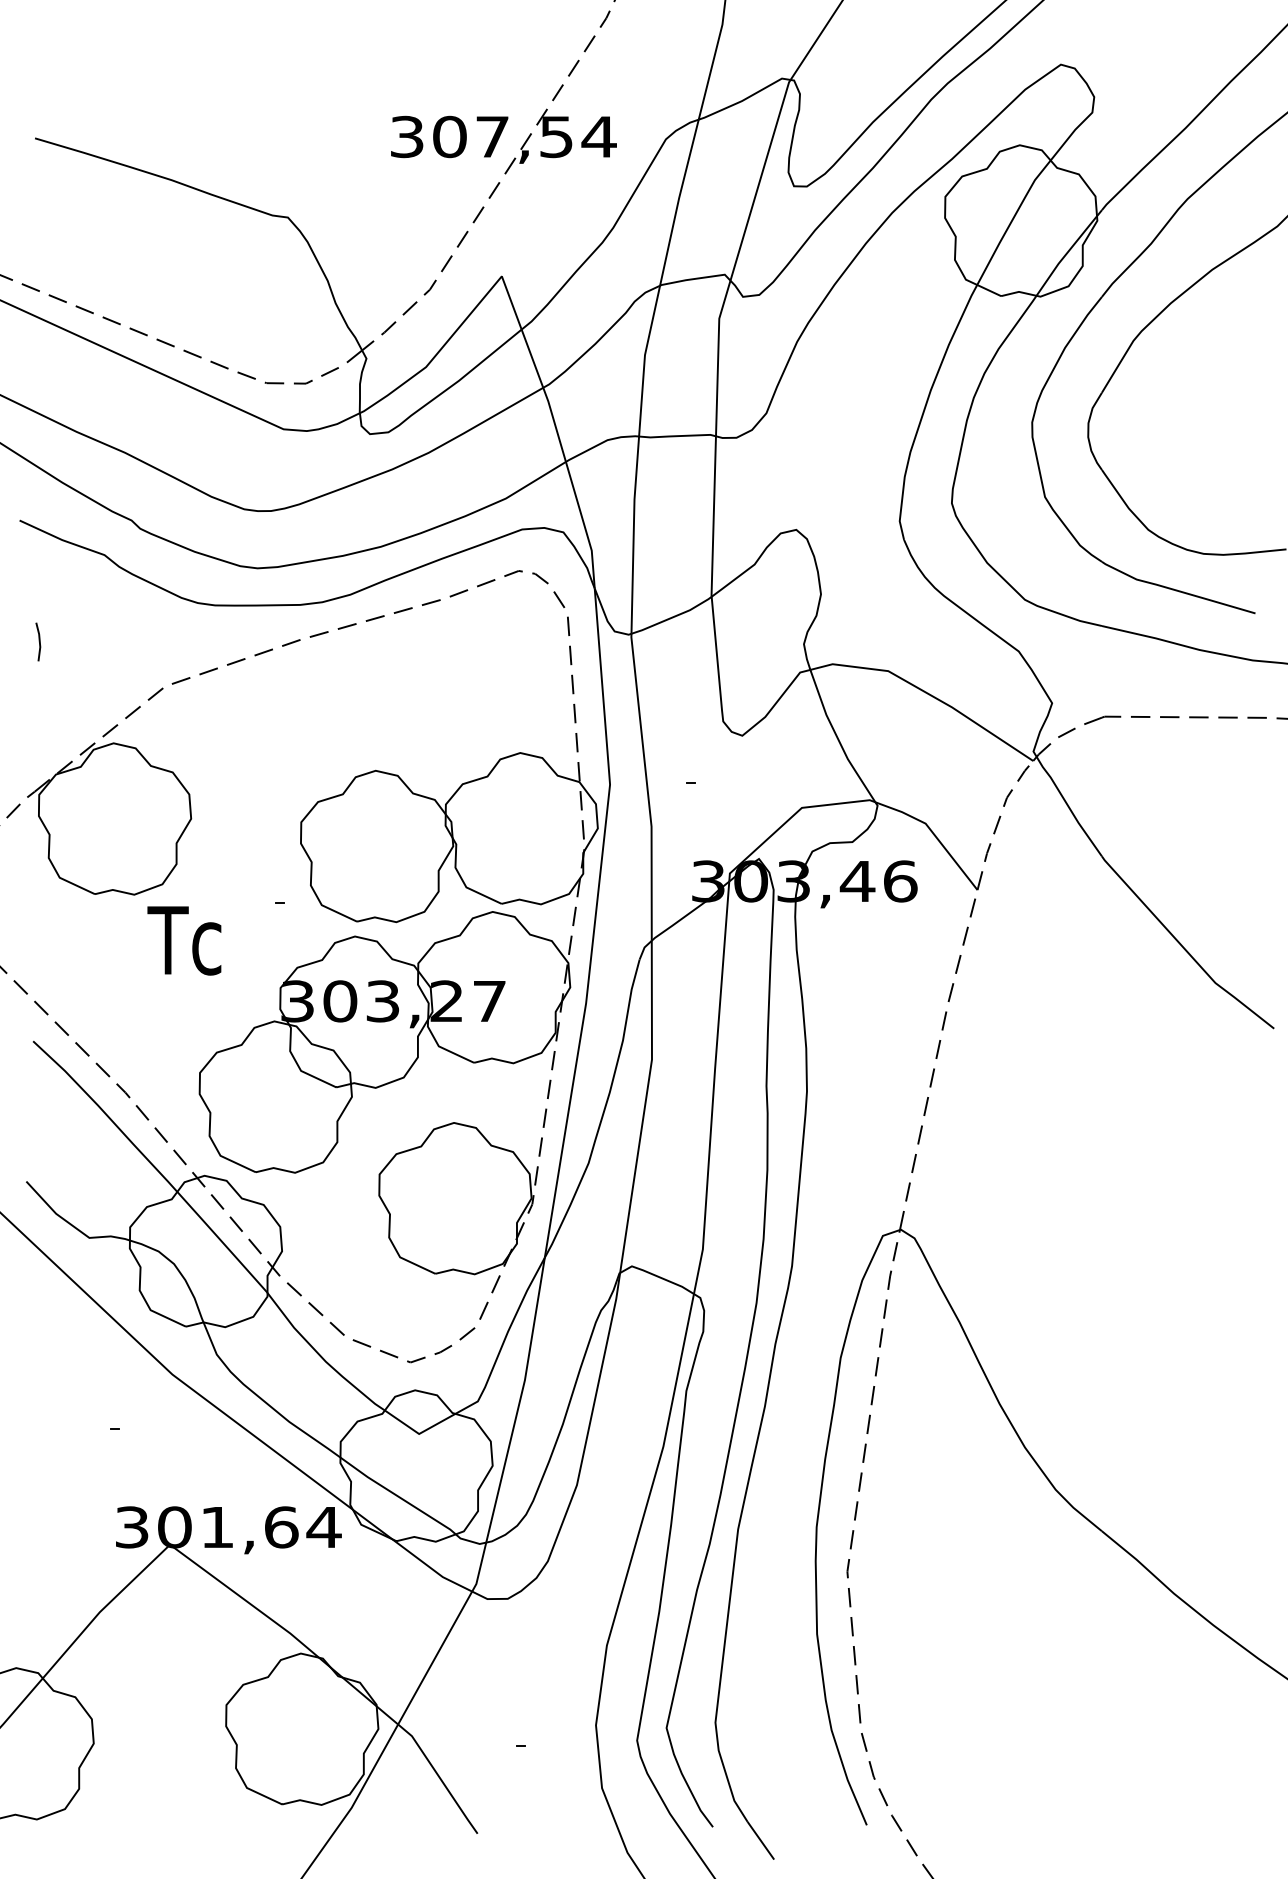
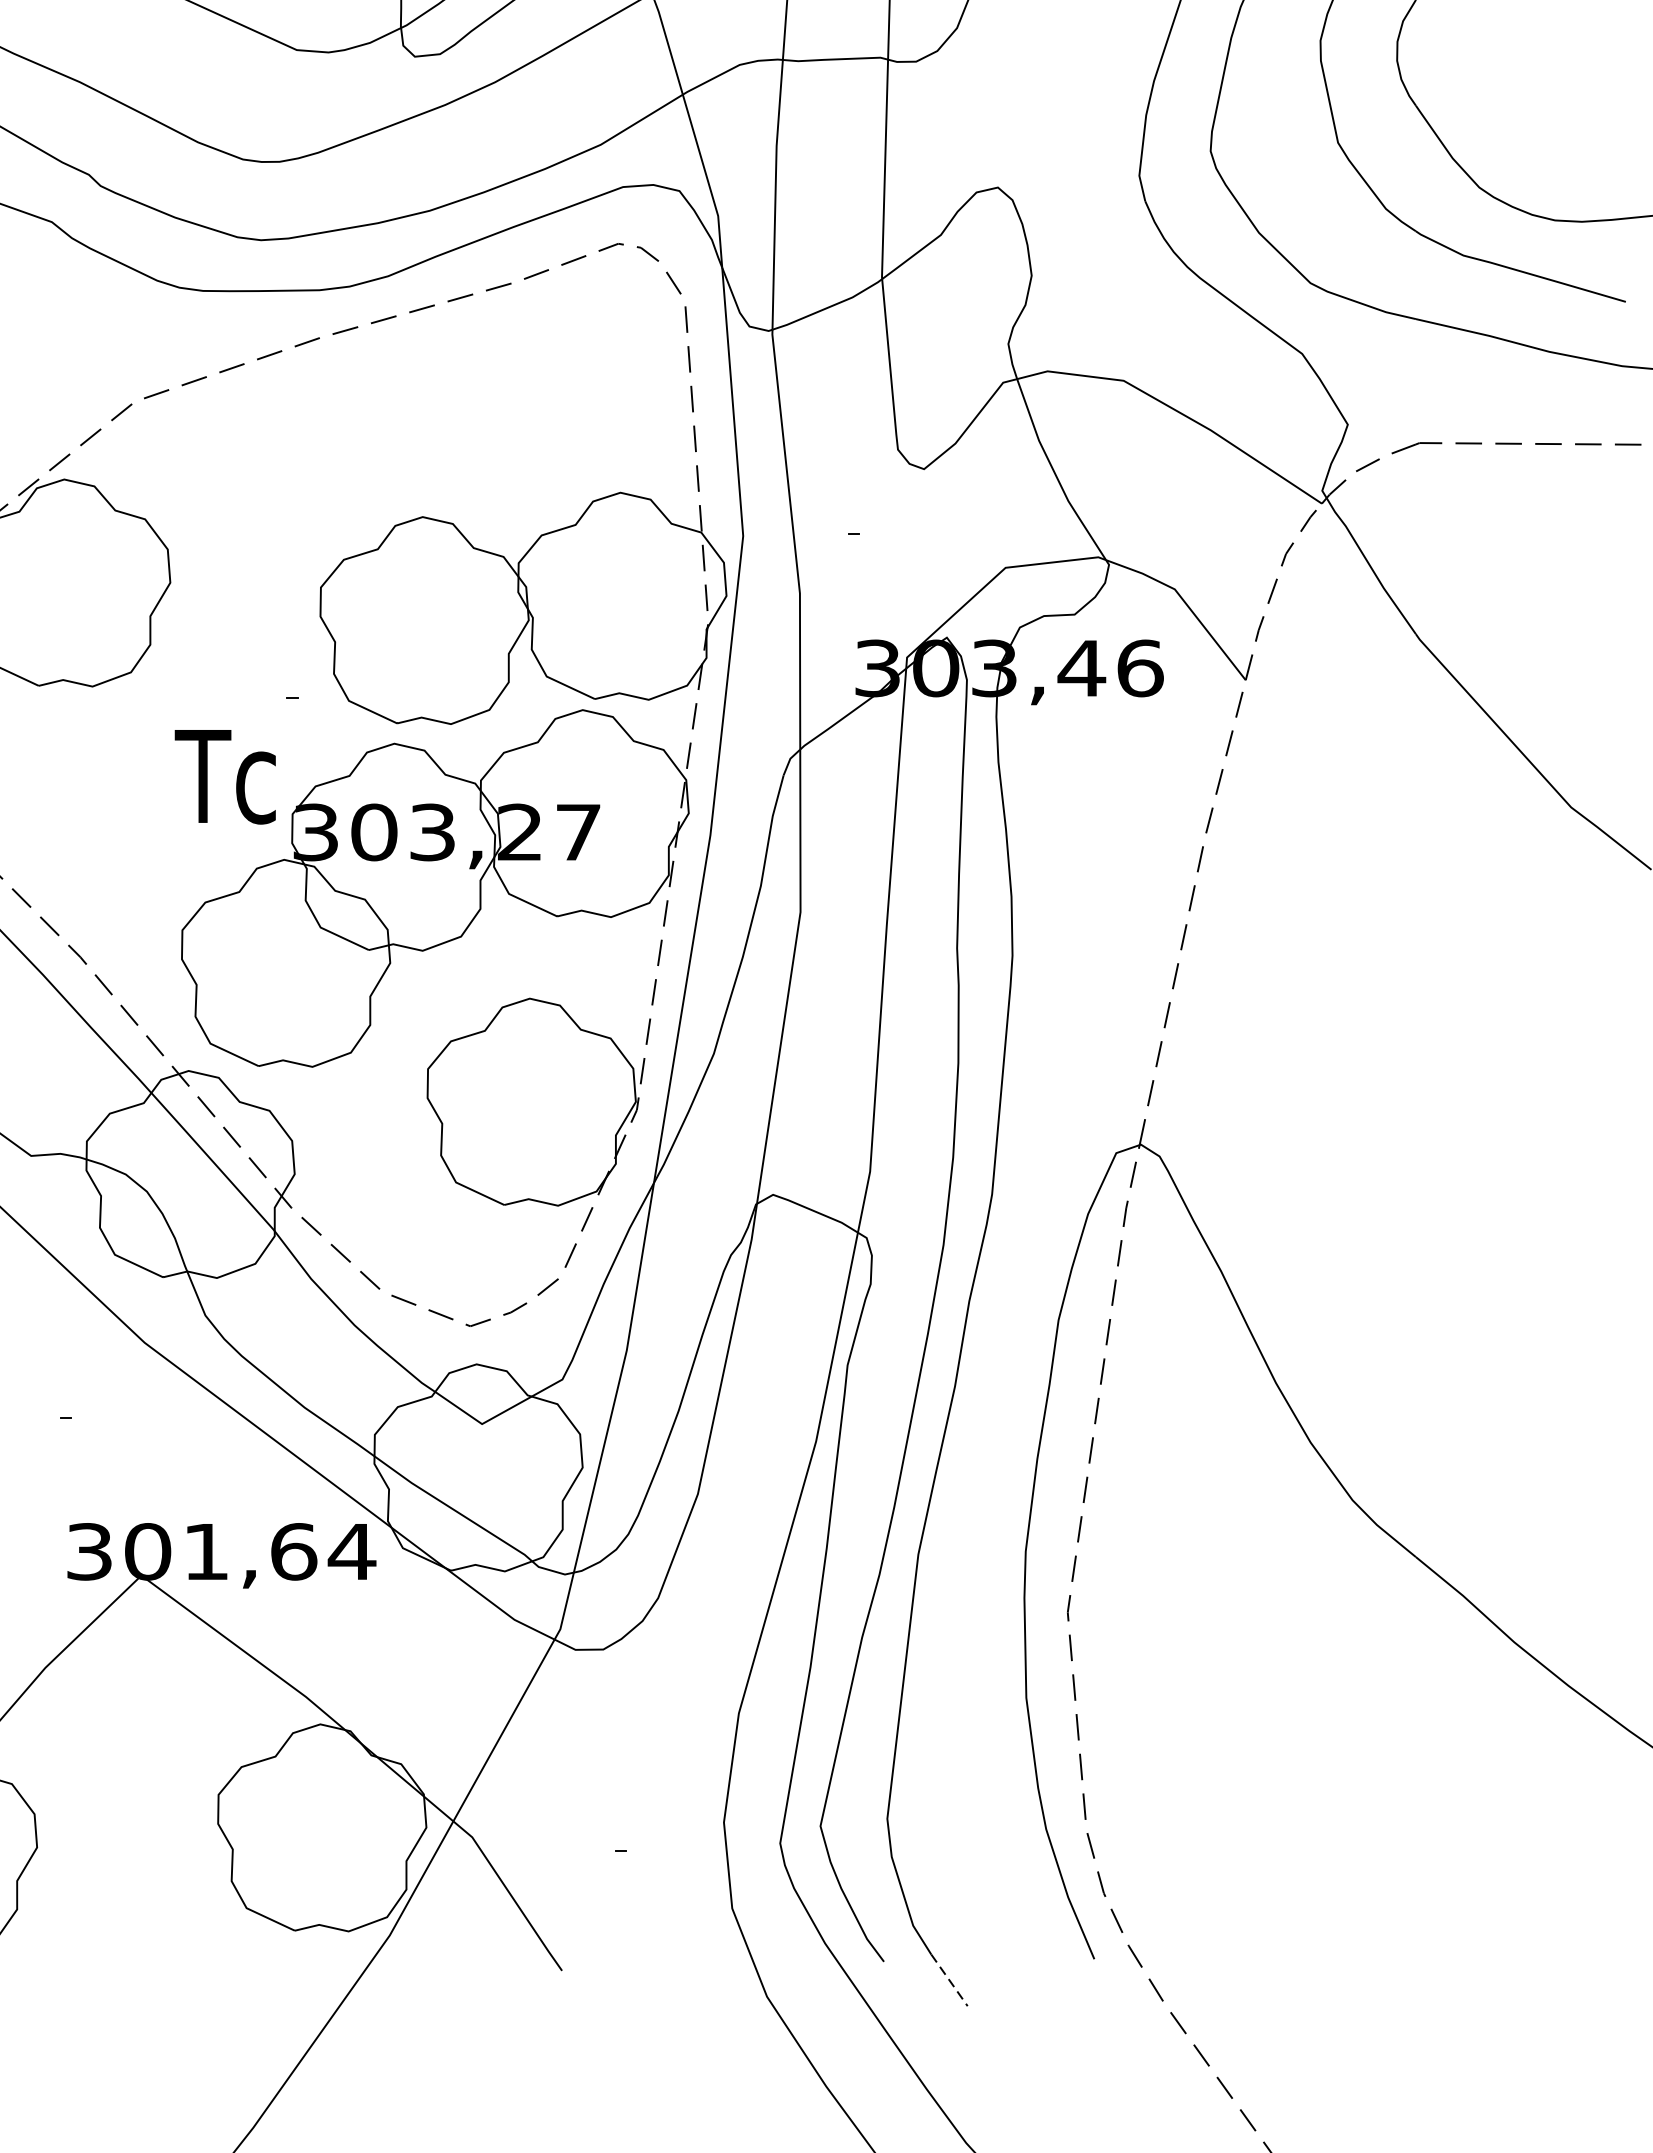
text: (184, 940) -> (225, 776), moved
line: (761, 1841) -> (950, 1981), solid -> dashed

